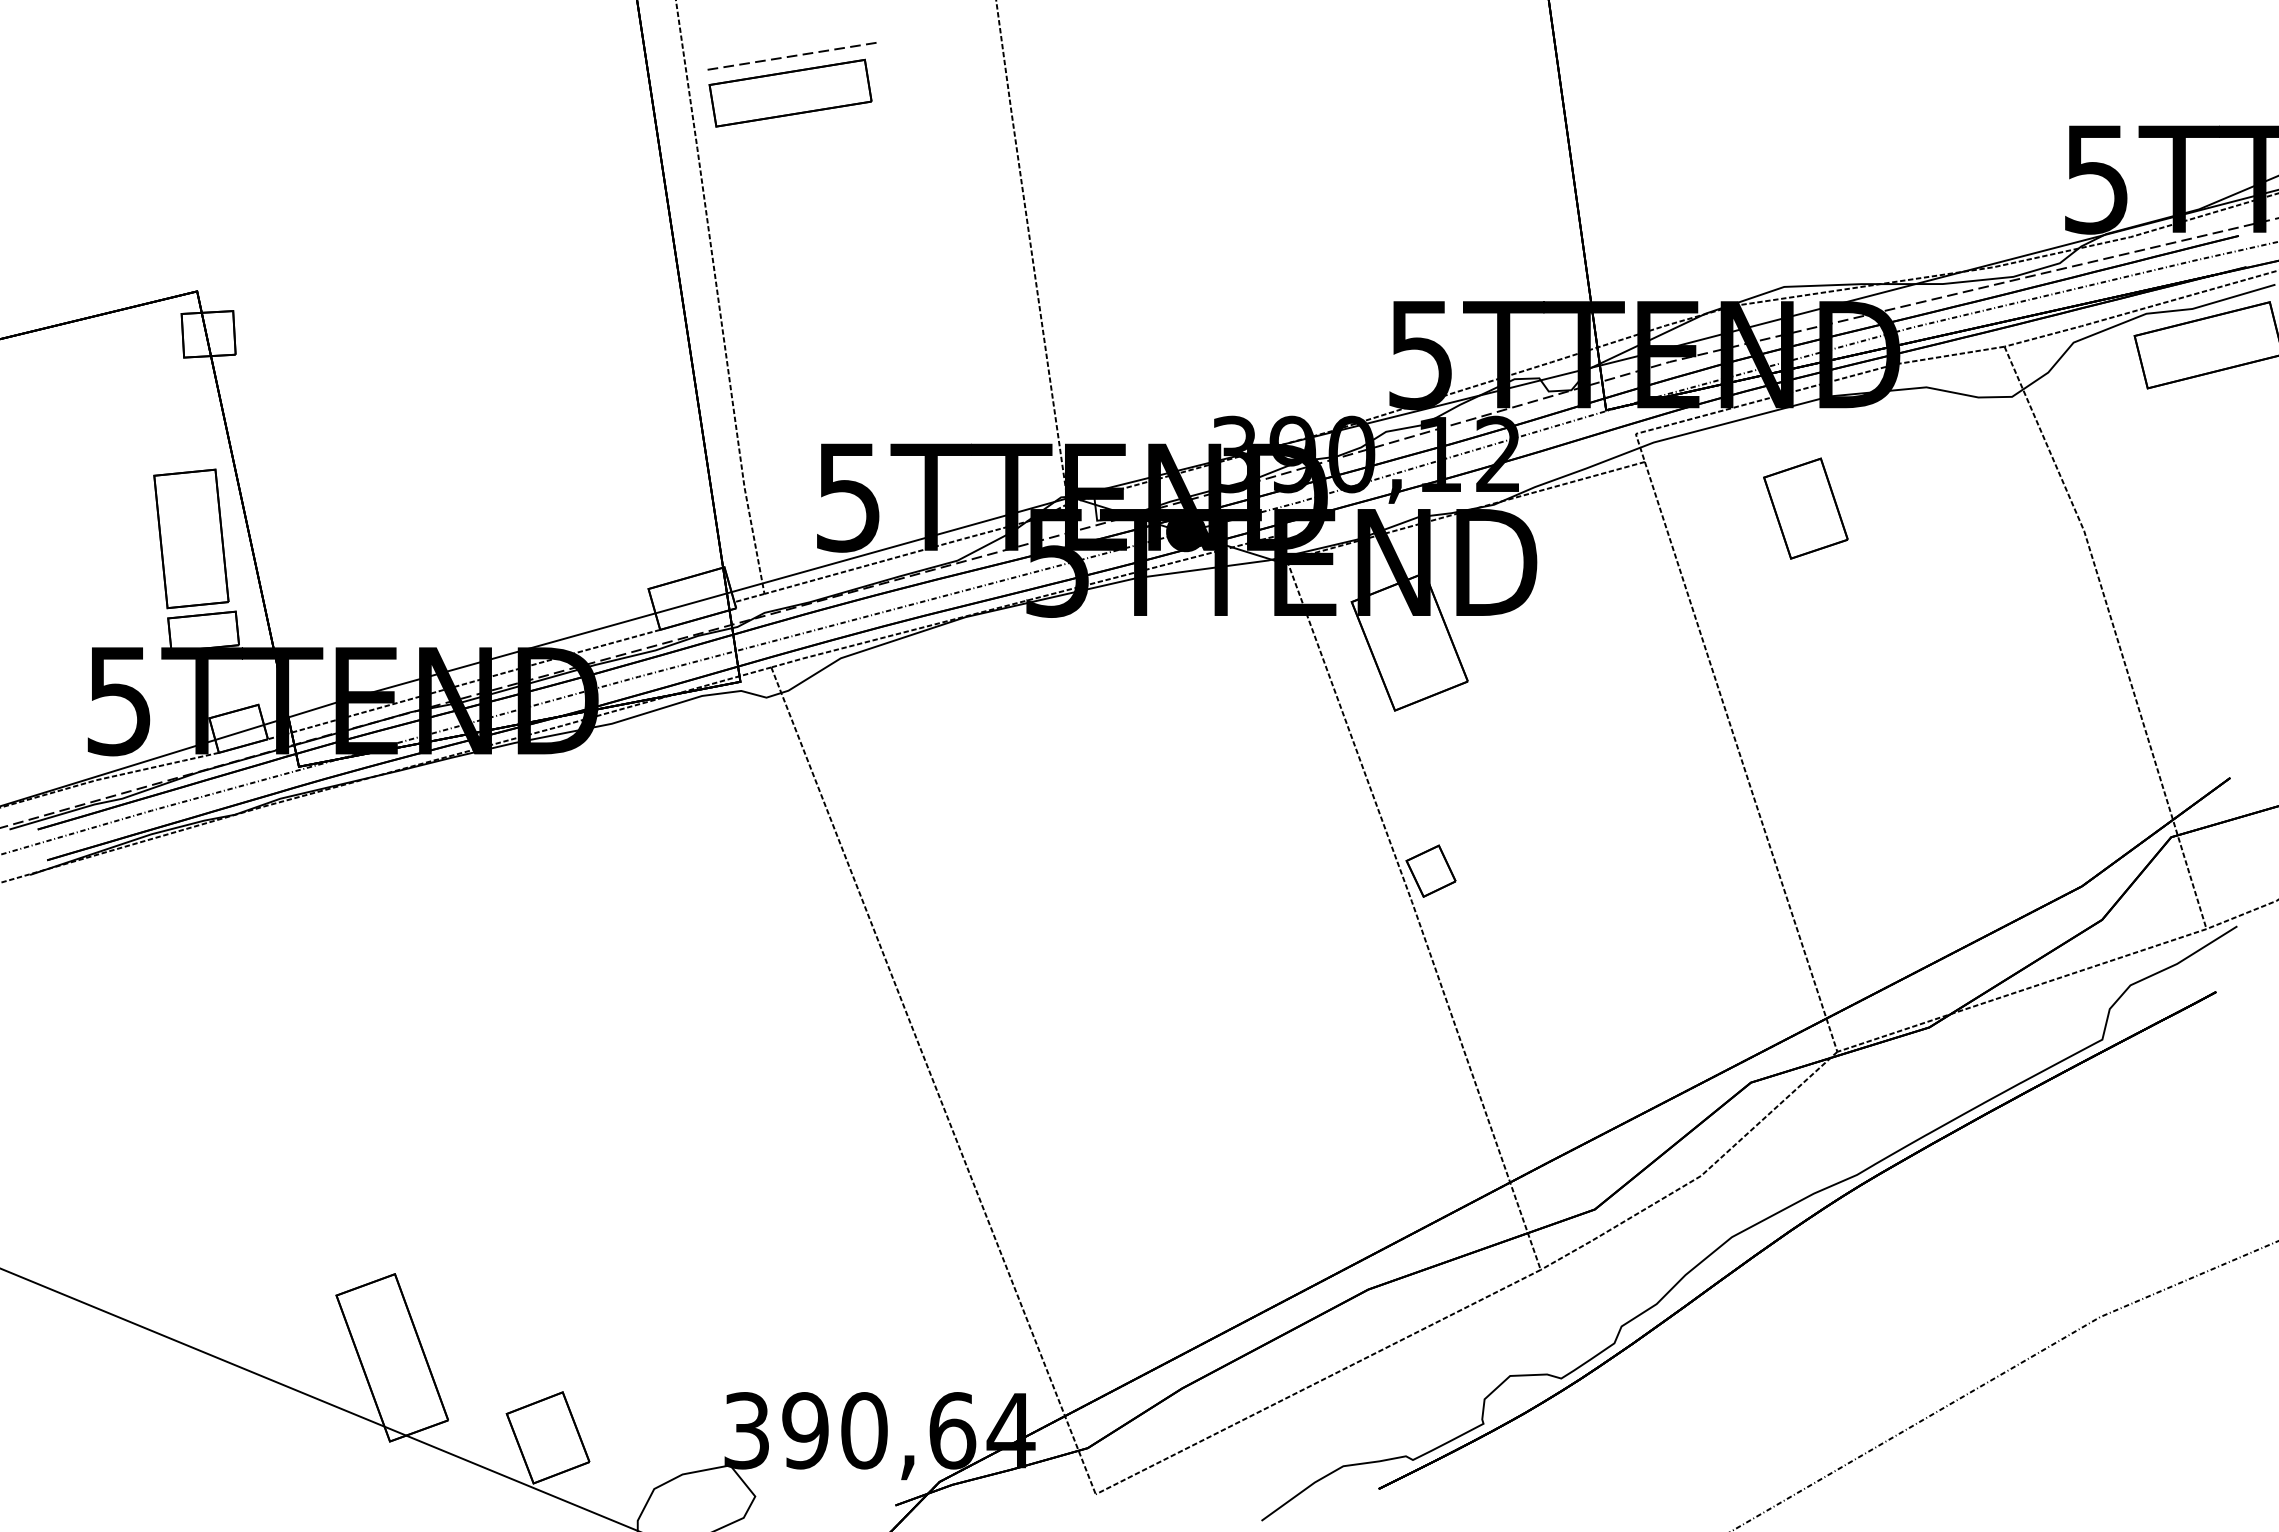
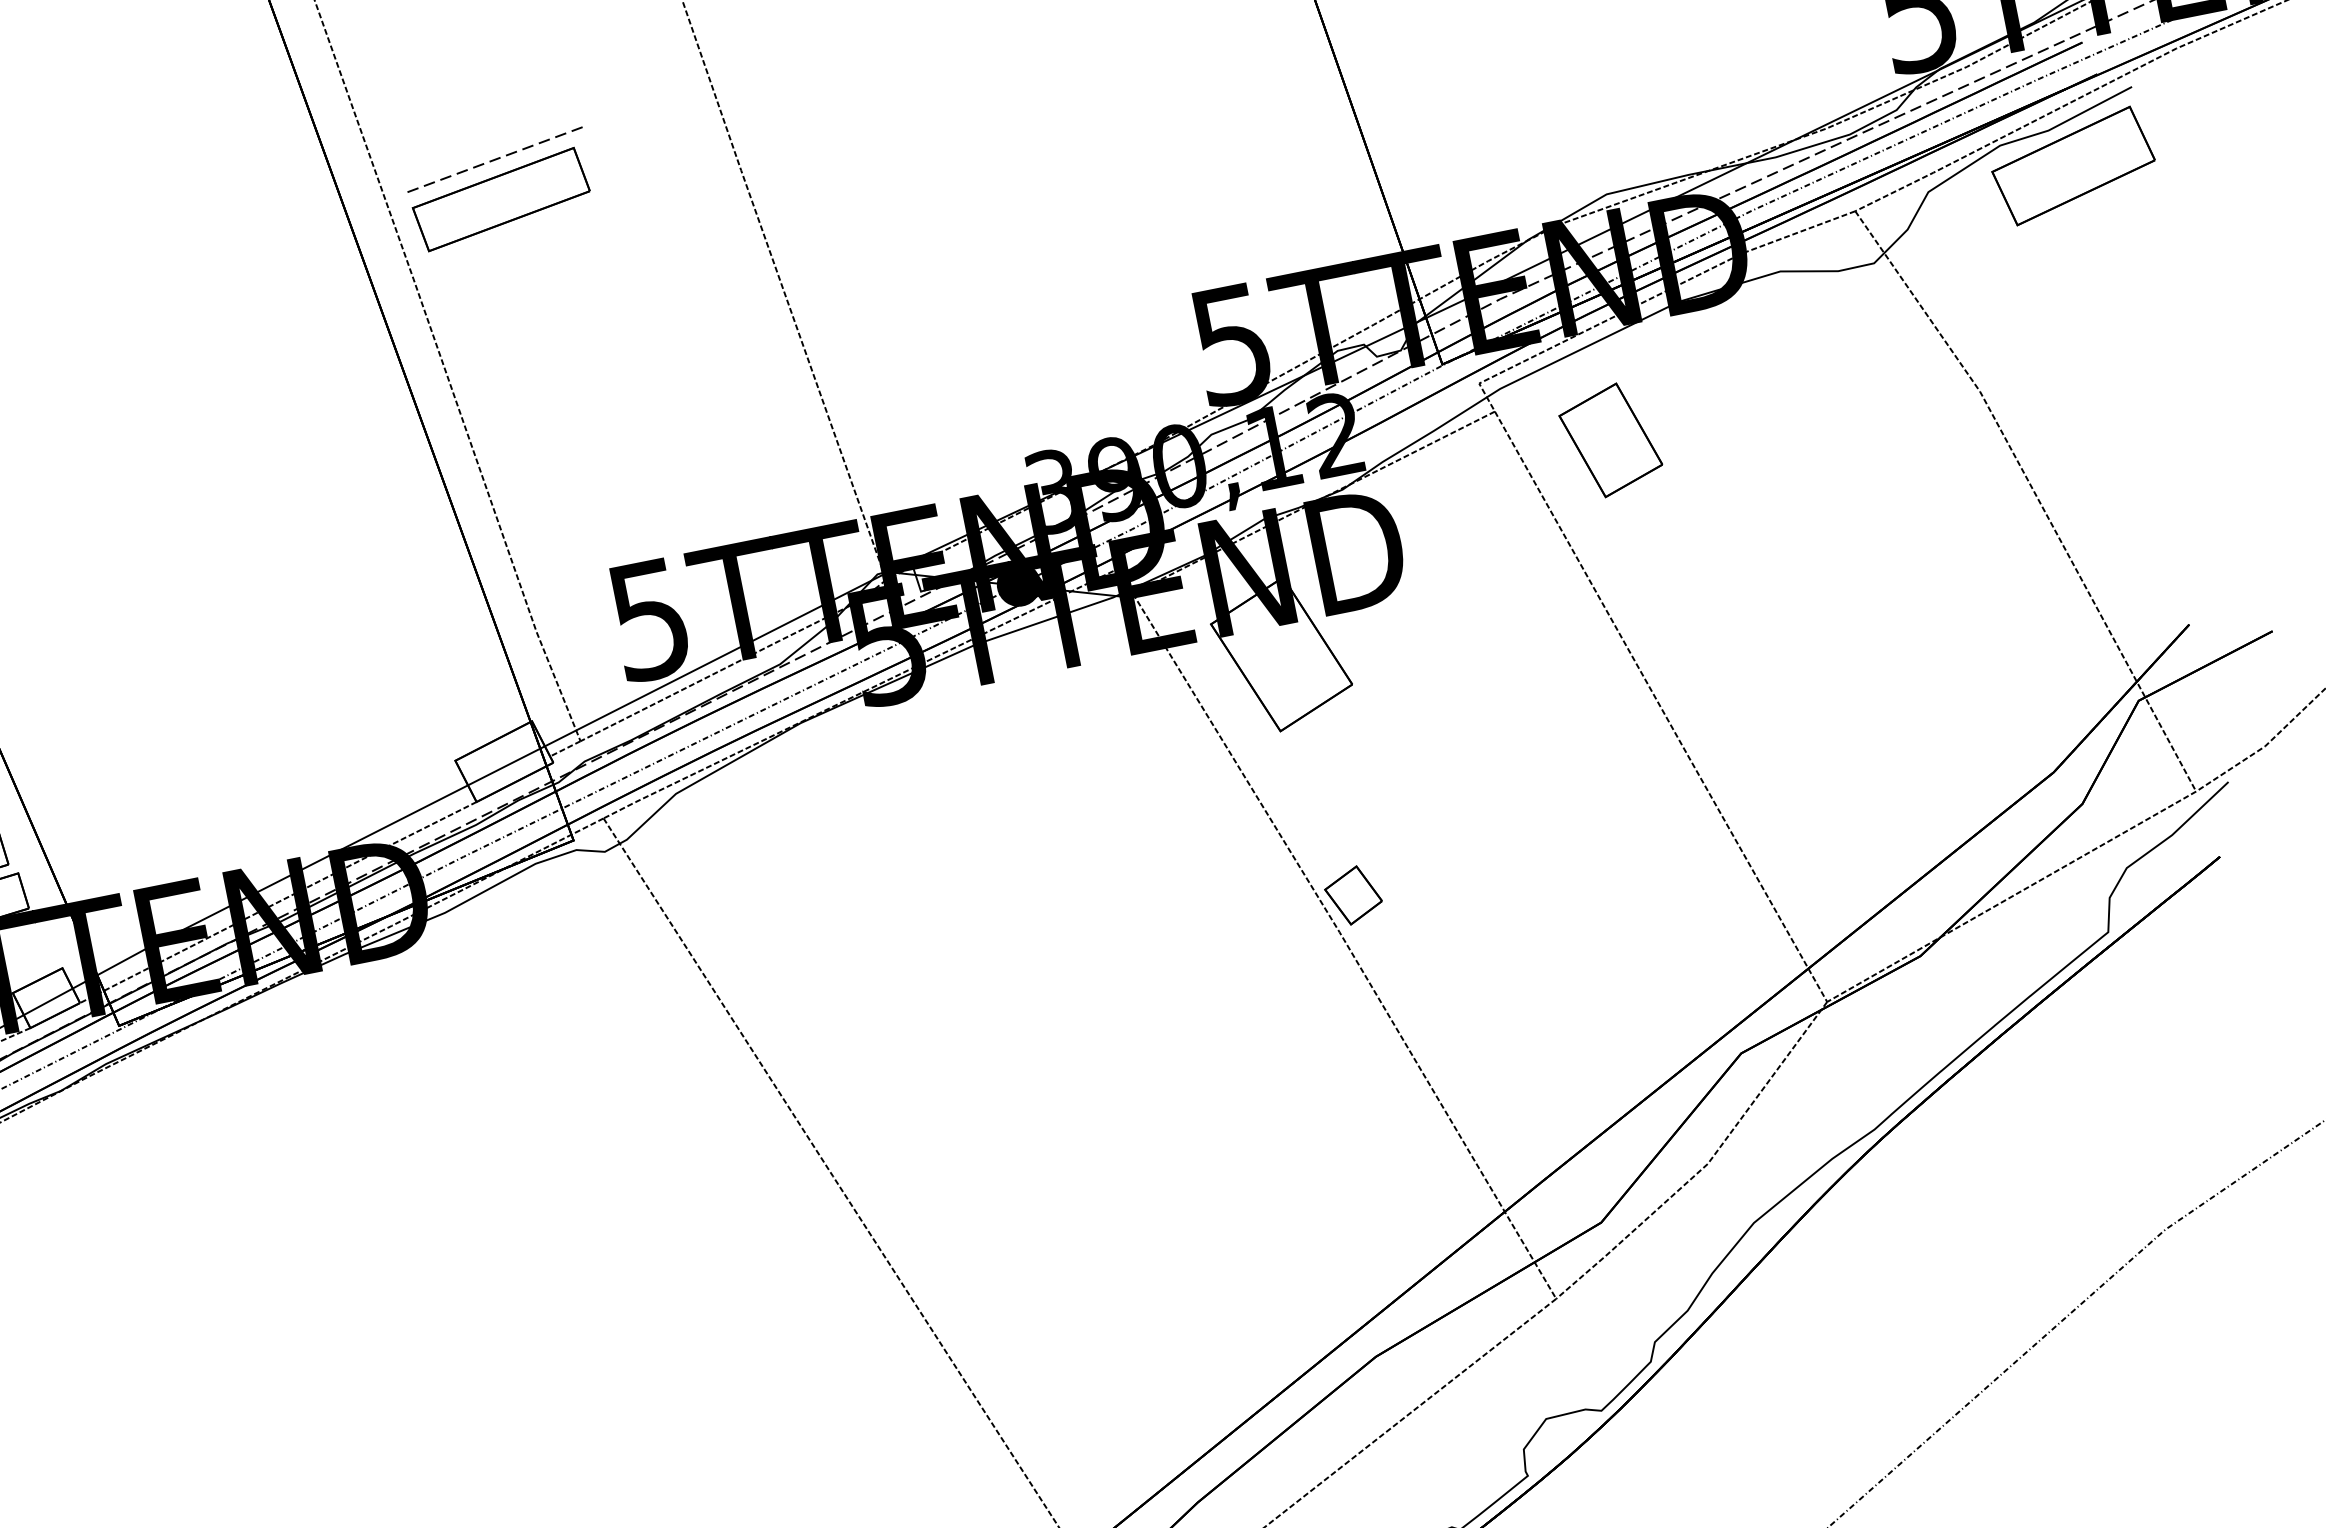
part: (1805, 508) -> (1610, 440), moved

